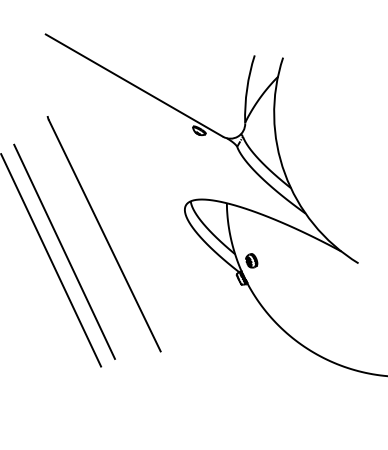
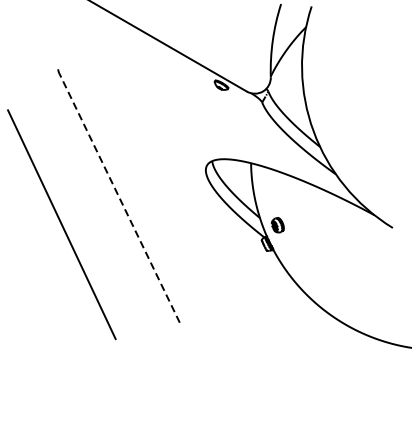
line: (104, 235) -> (119, 197), solid -> dashed
line: (64, 251) -> (76, 215), removed

